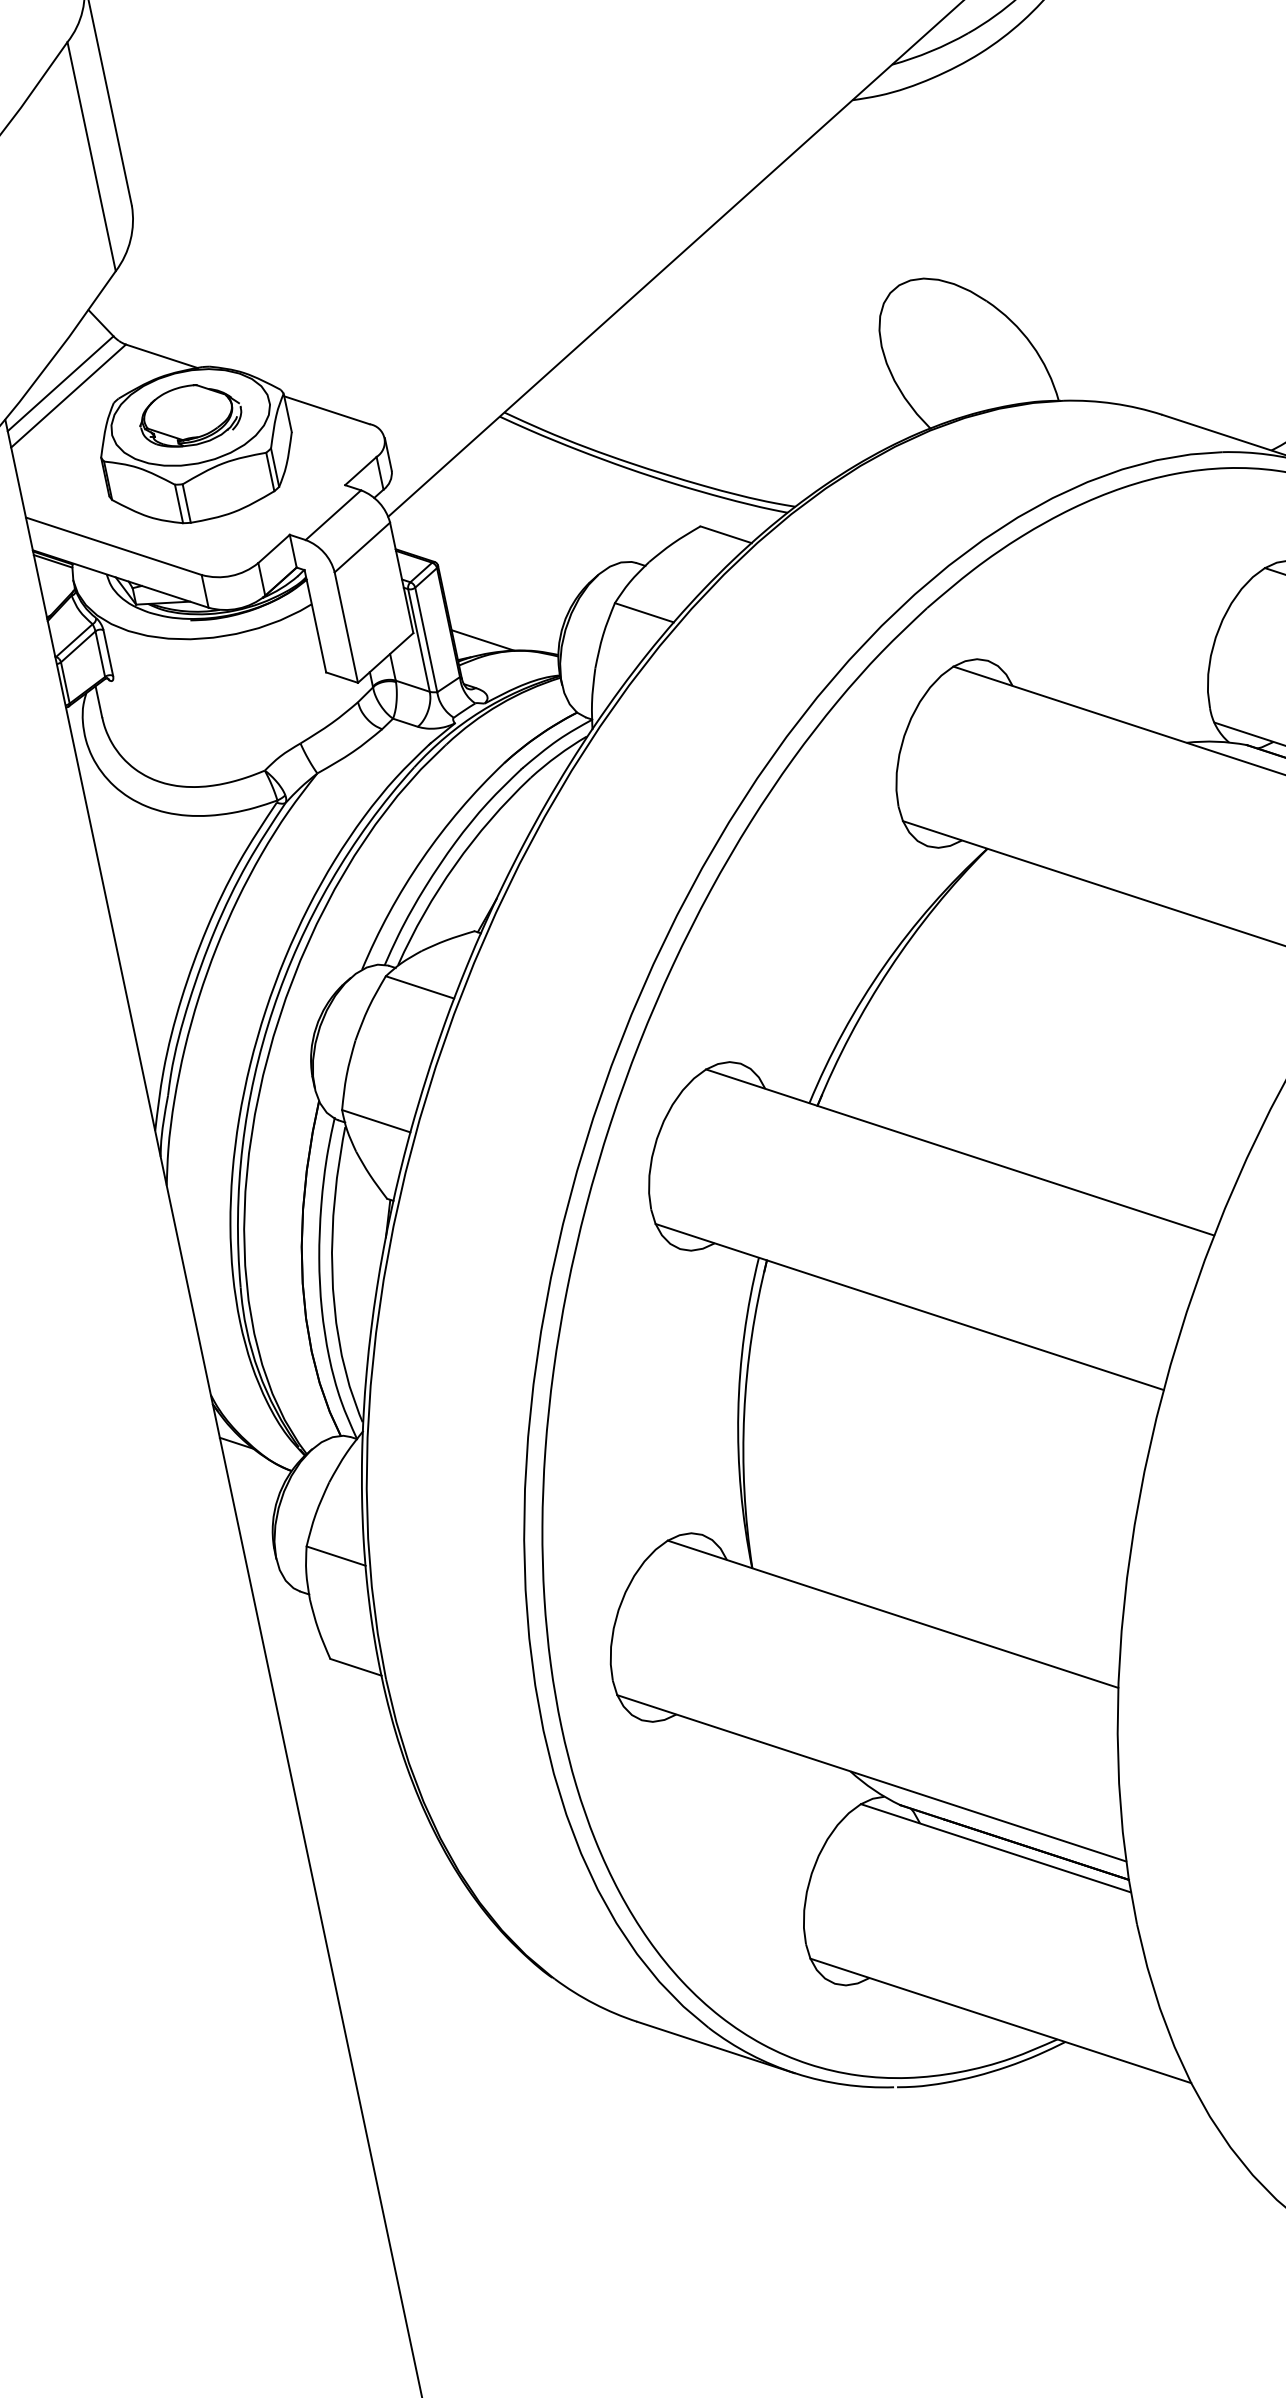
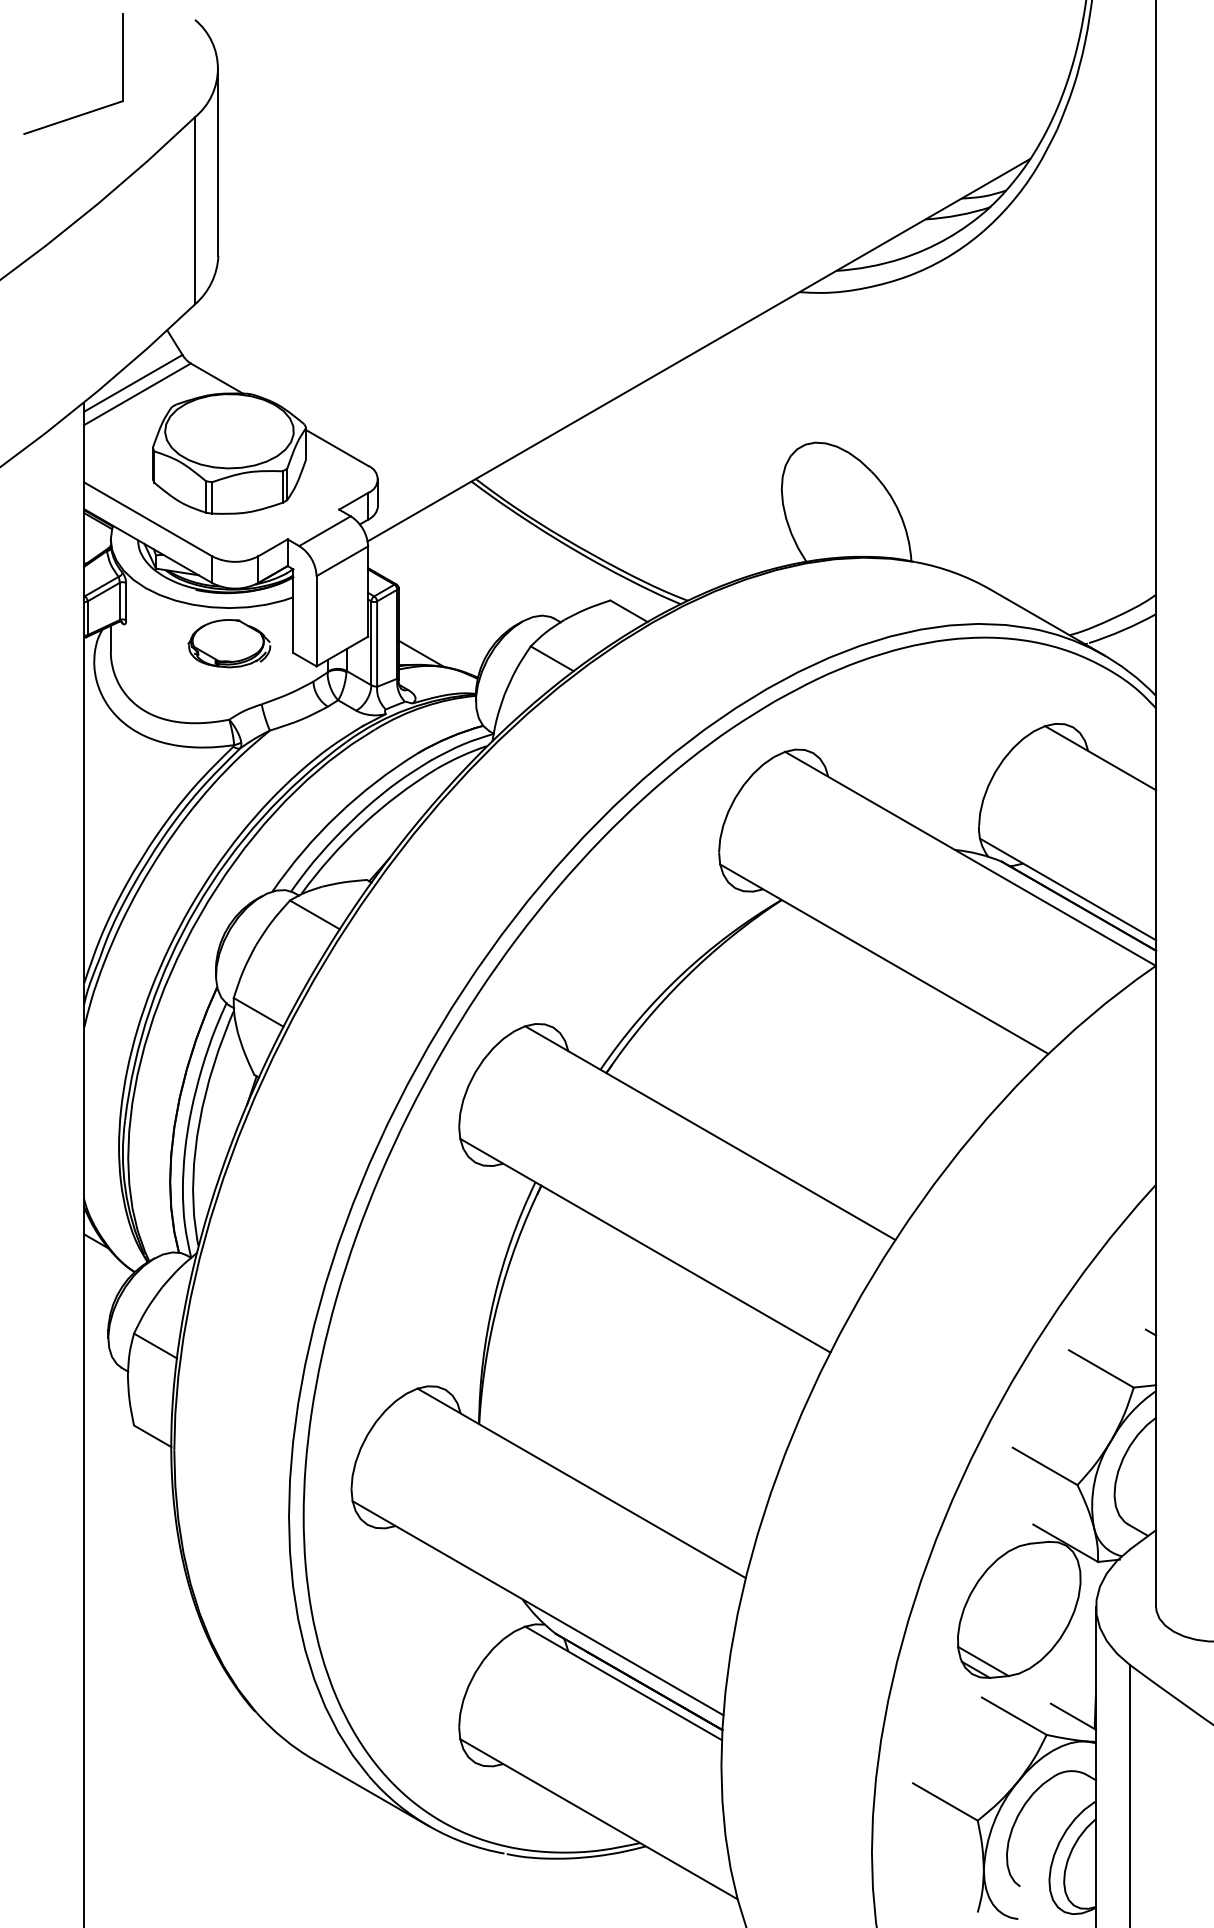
part: (190, 415) -> (229, 643), moved

